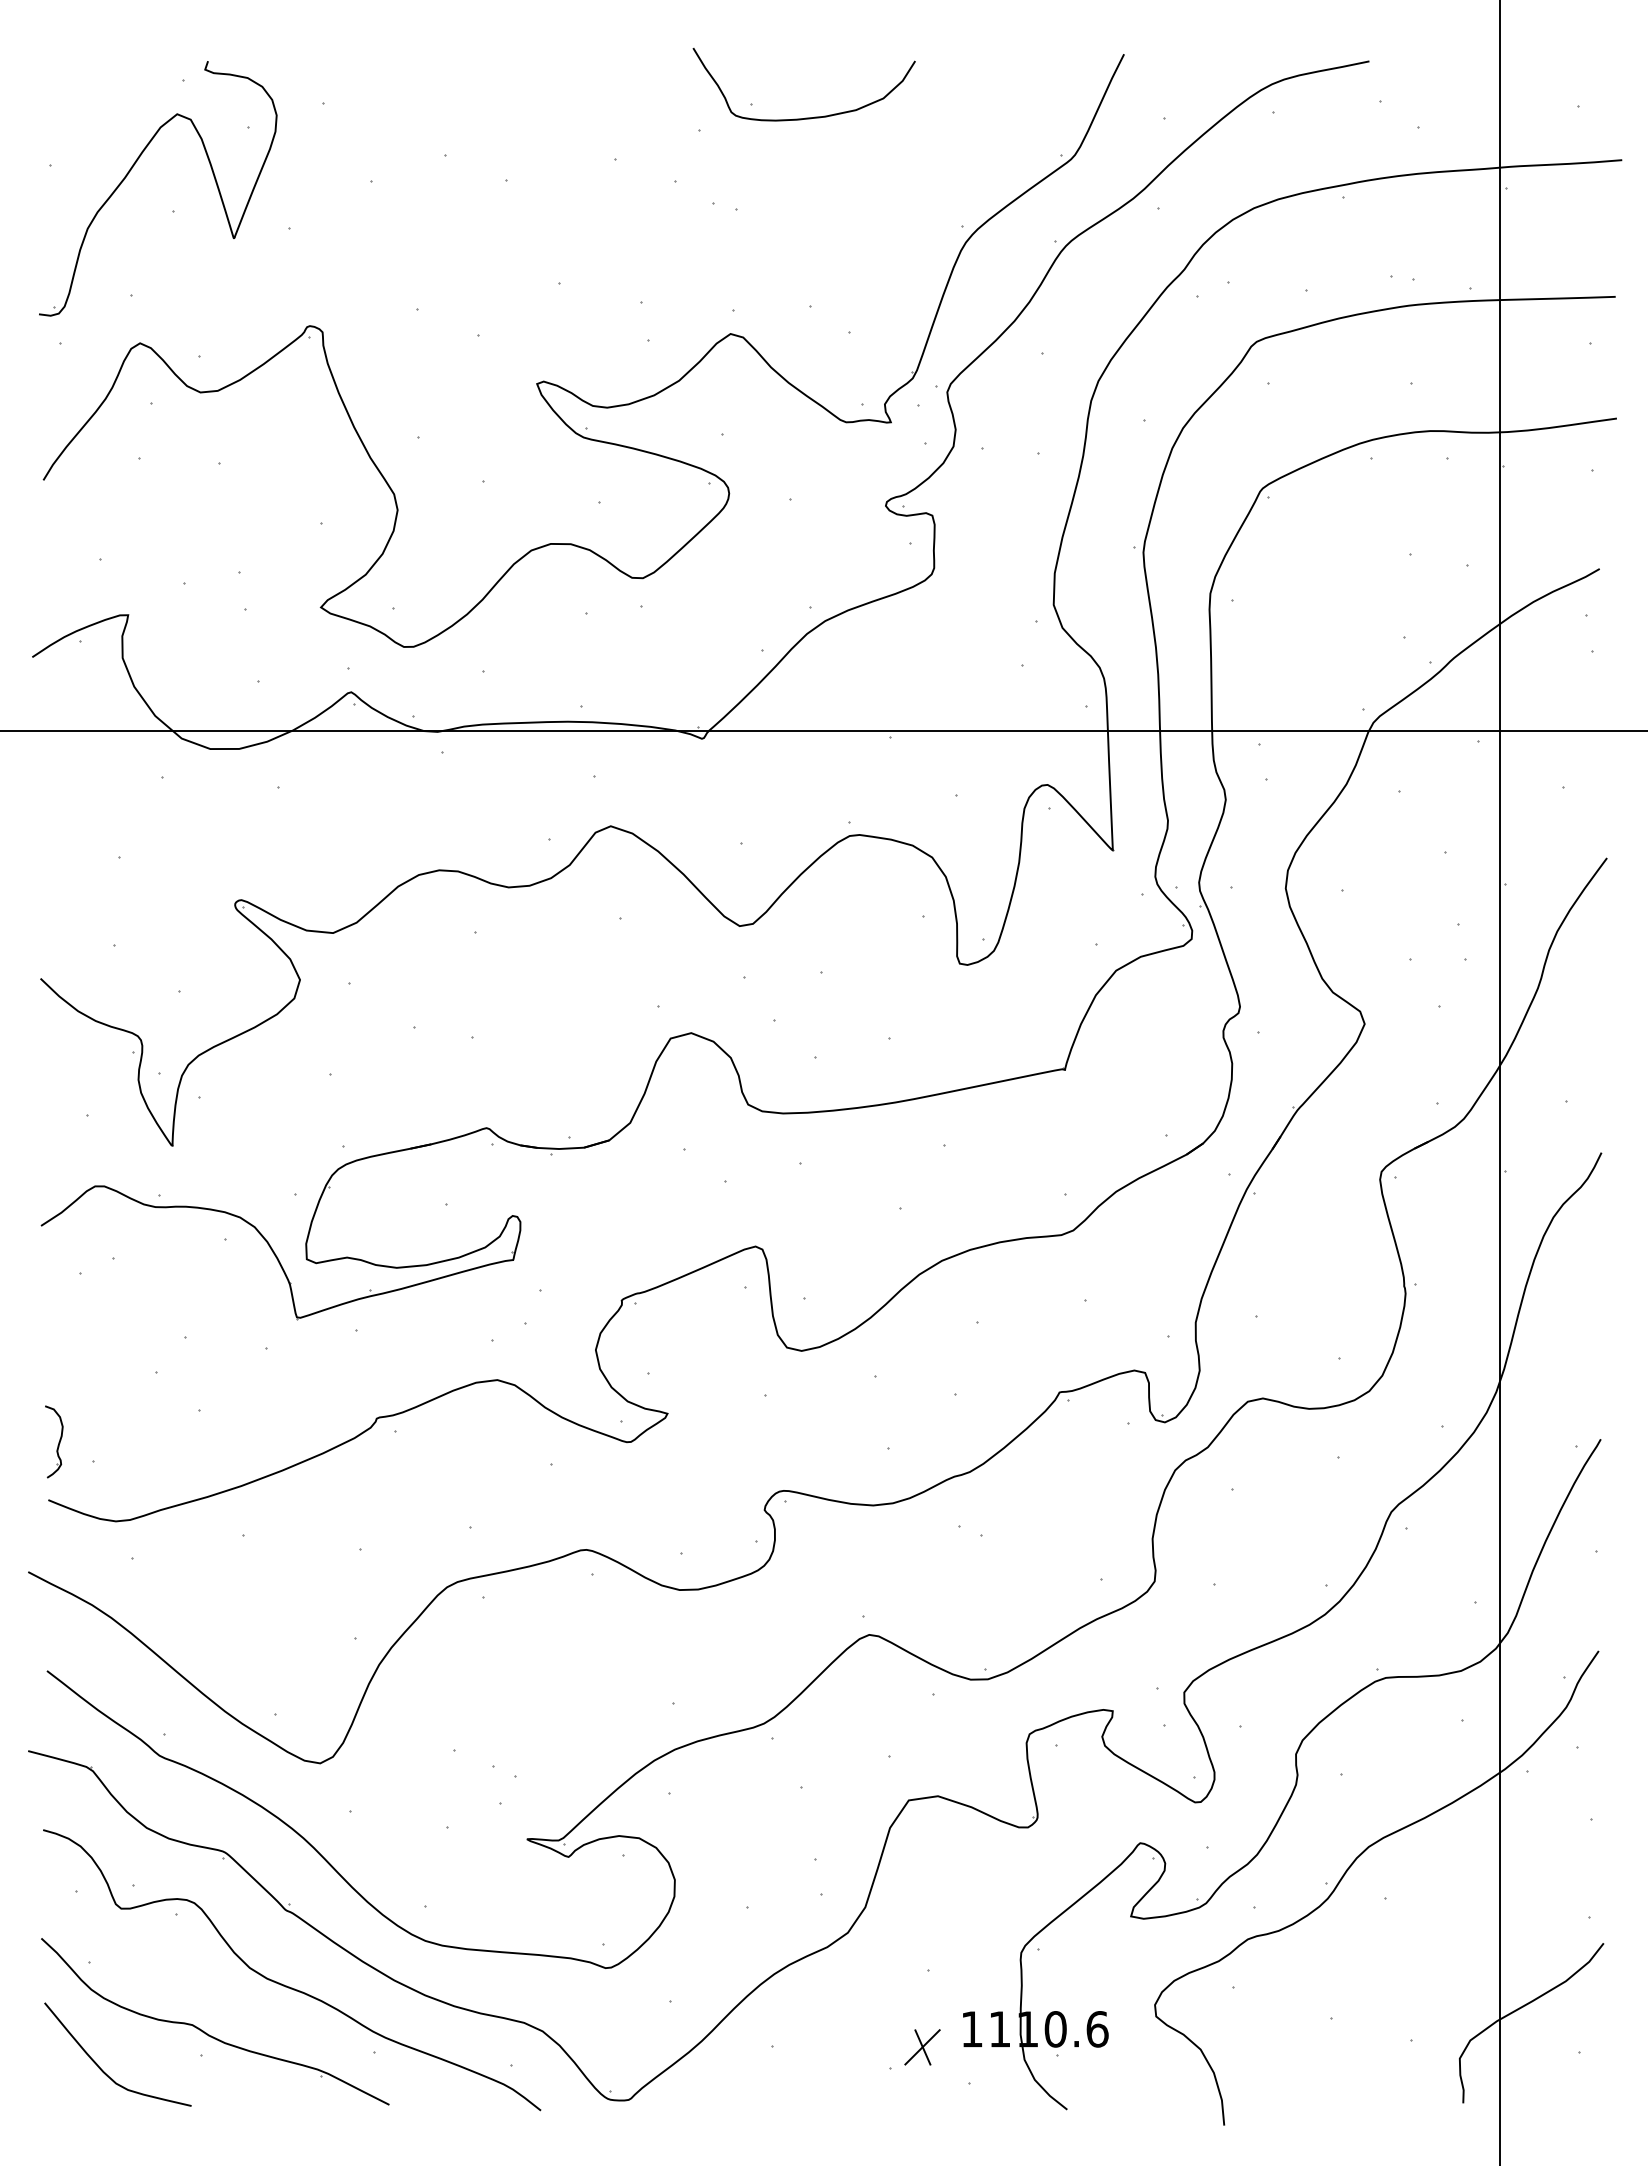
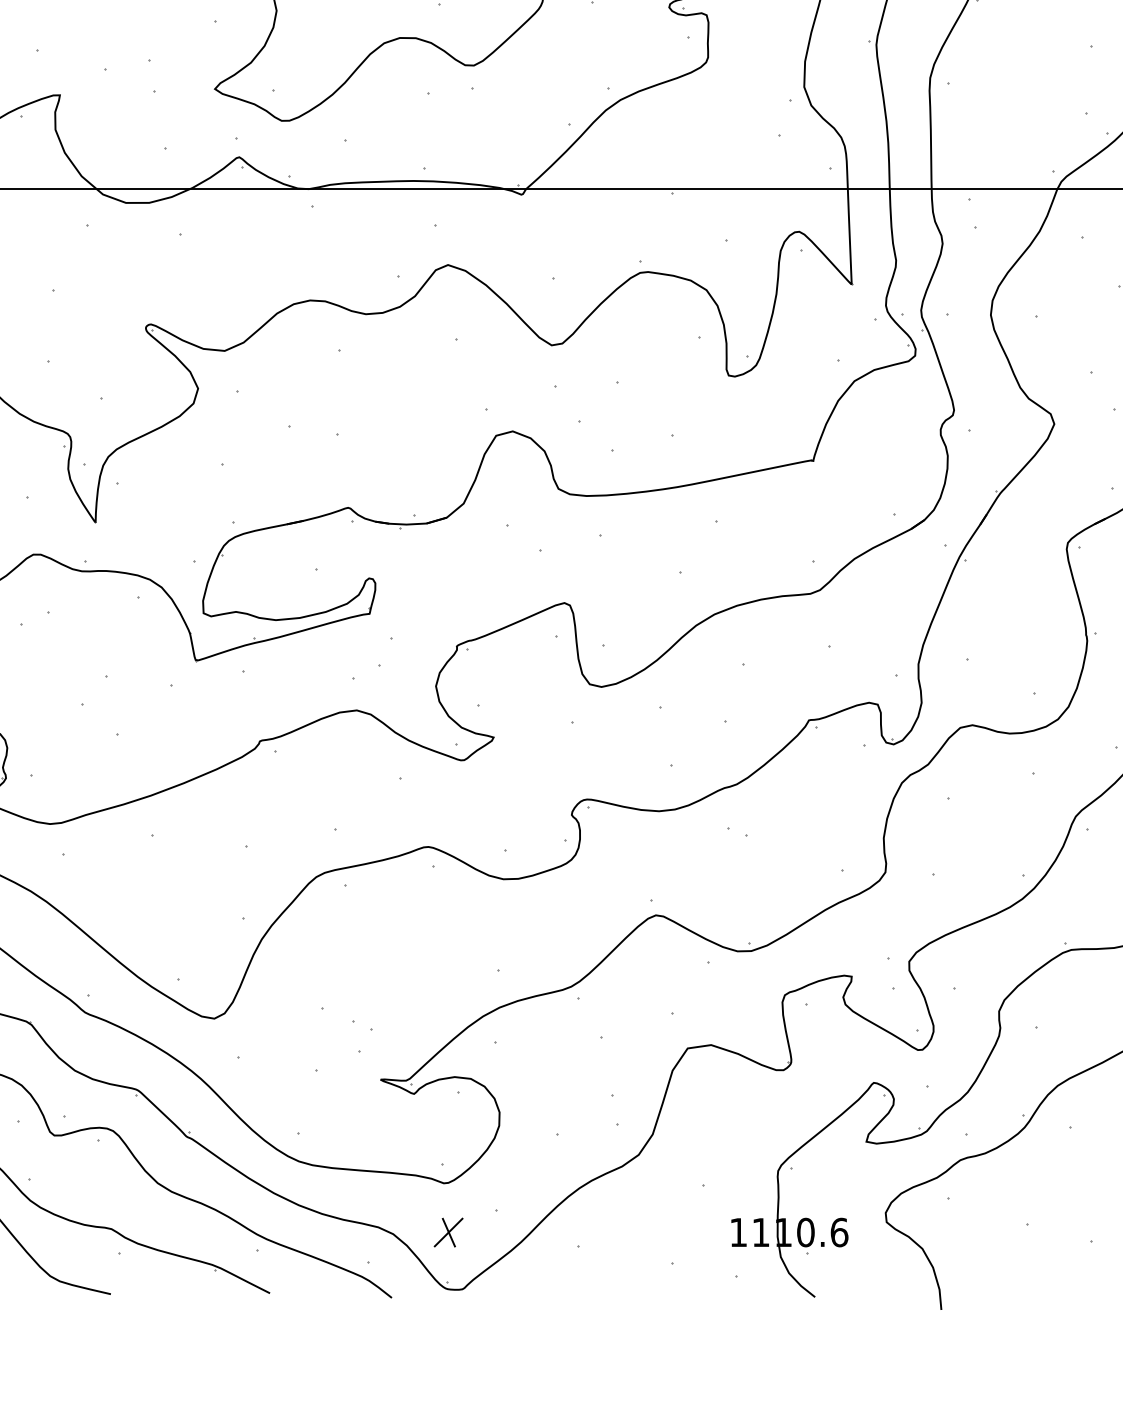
part: (922, 2047) -> (448, 1232), moved

